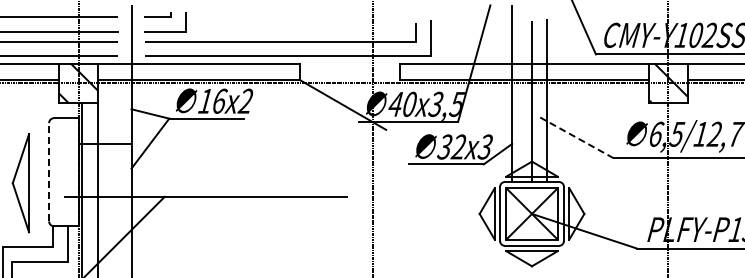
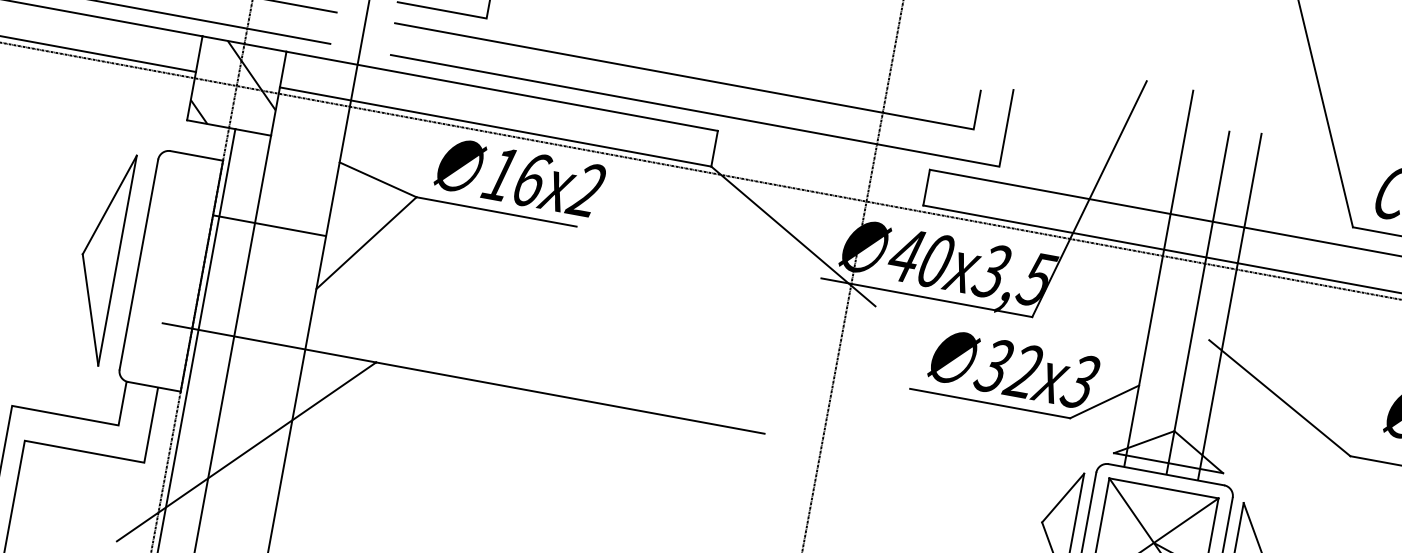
line: (577, 138) -> (1280, 399), dashed -> solid
line: (49, 171) -> (140, 263), dashed -> solid
part: (20, 183) -> (99, 257), moved

